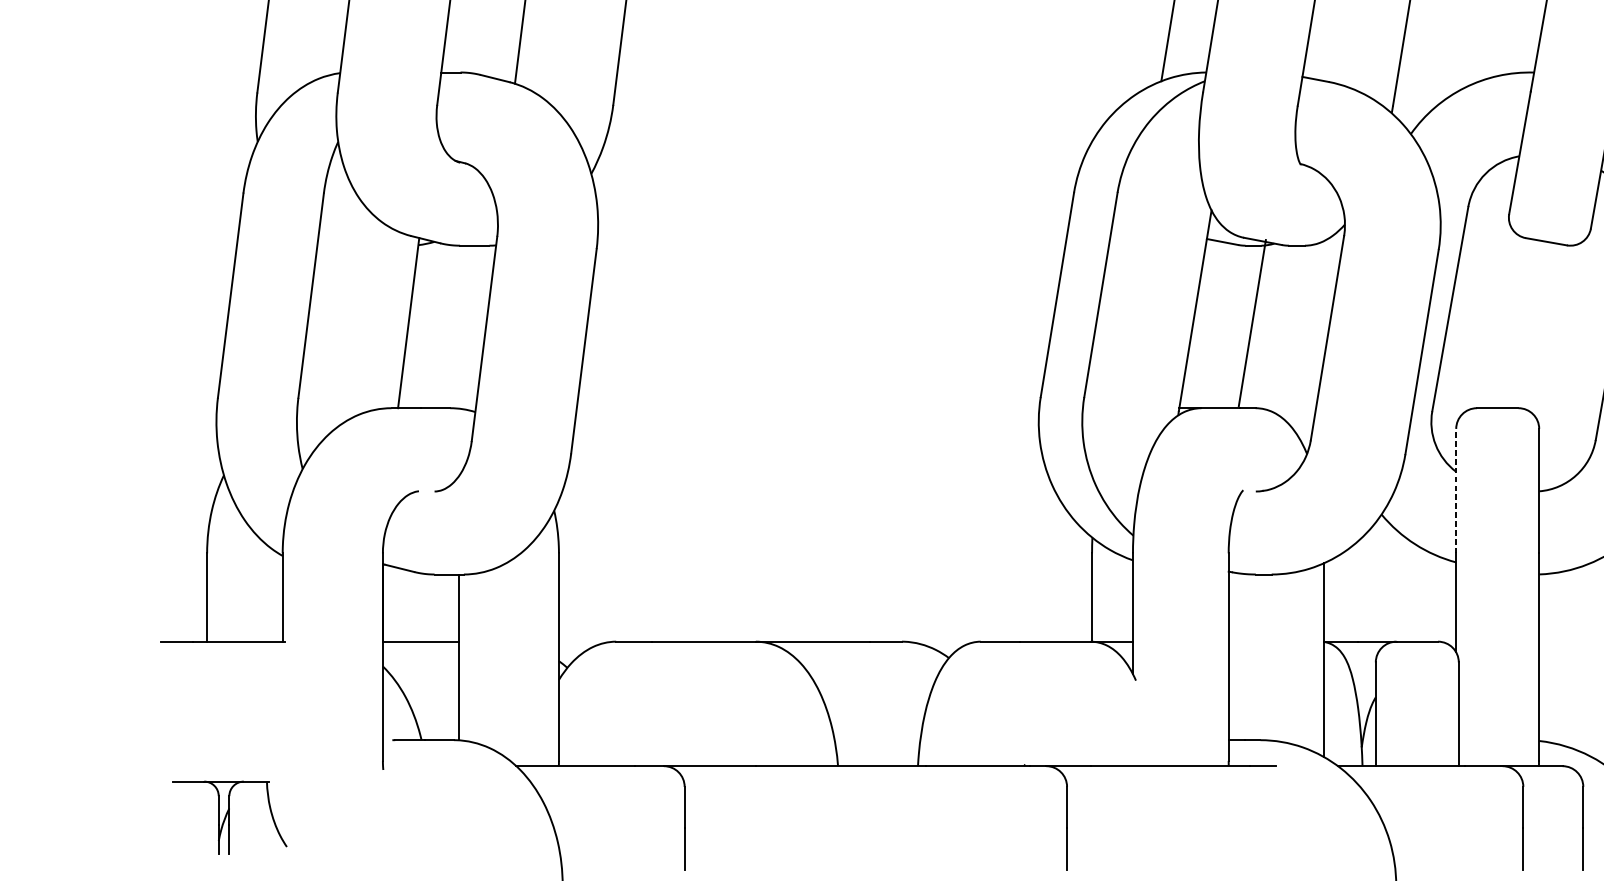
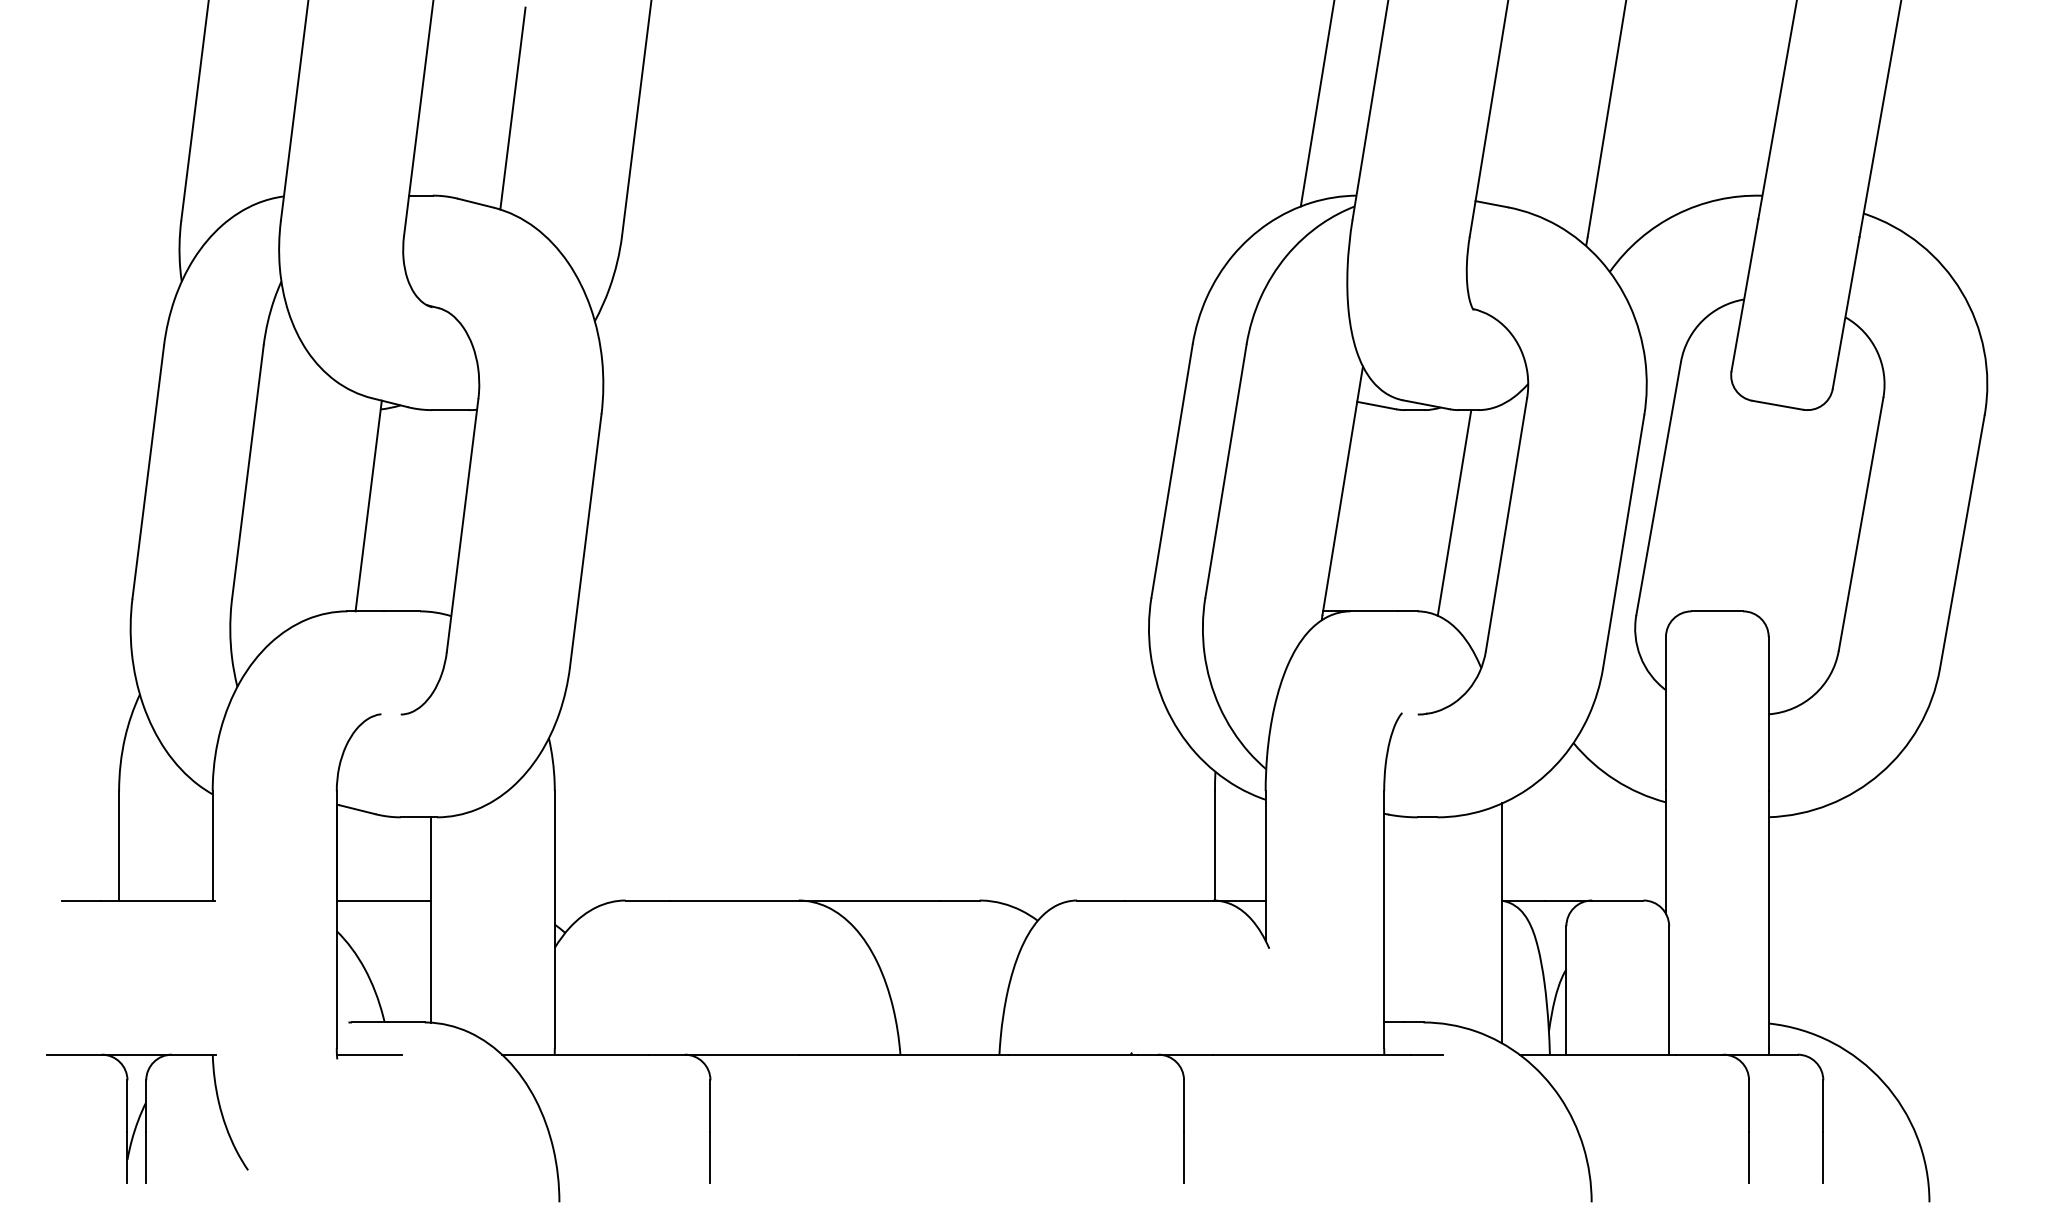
line: (1252, 322) -> (1454, 512), moved
line: (1455, 490) -> (1665, 713), dashed -> solid
line: (409, 766) -> (369, 1054), added
part: (230, 817) -> (147, 1118), size x1.43

